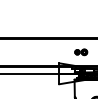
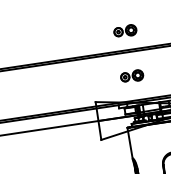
part: (81, 27) -> (125, 31), added

